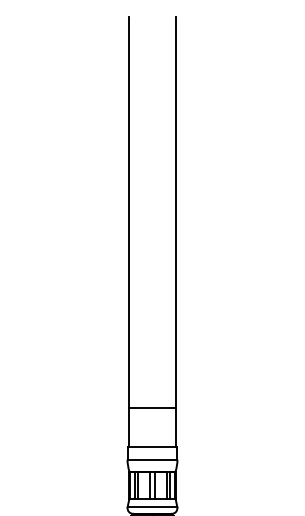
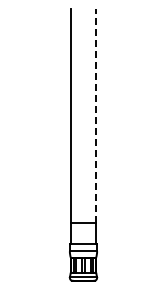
line: (176, 211) -> (96, 115), solid -> dashed

